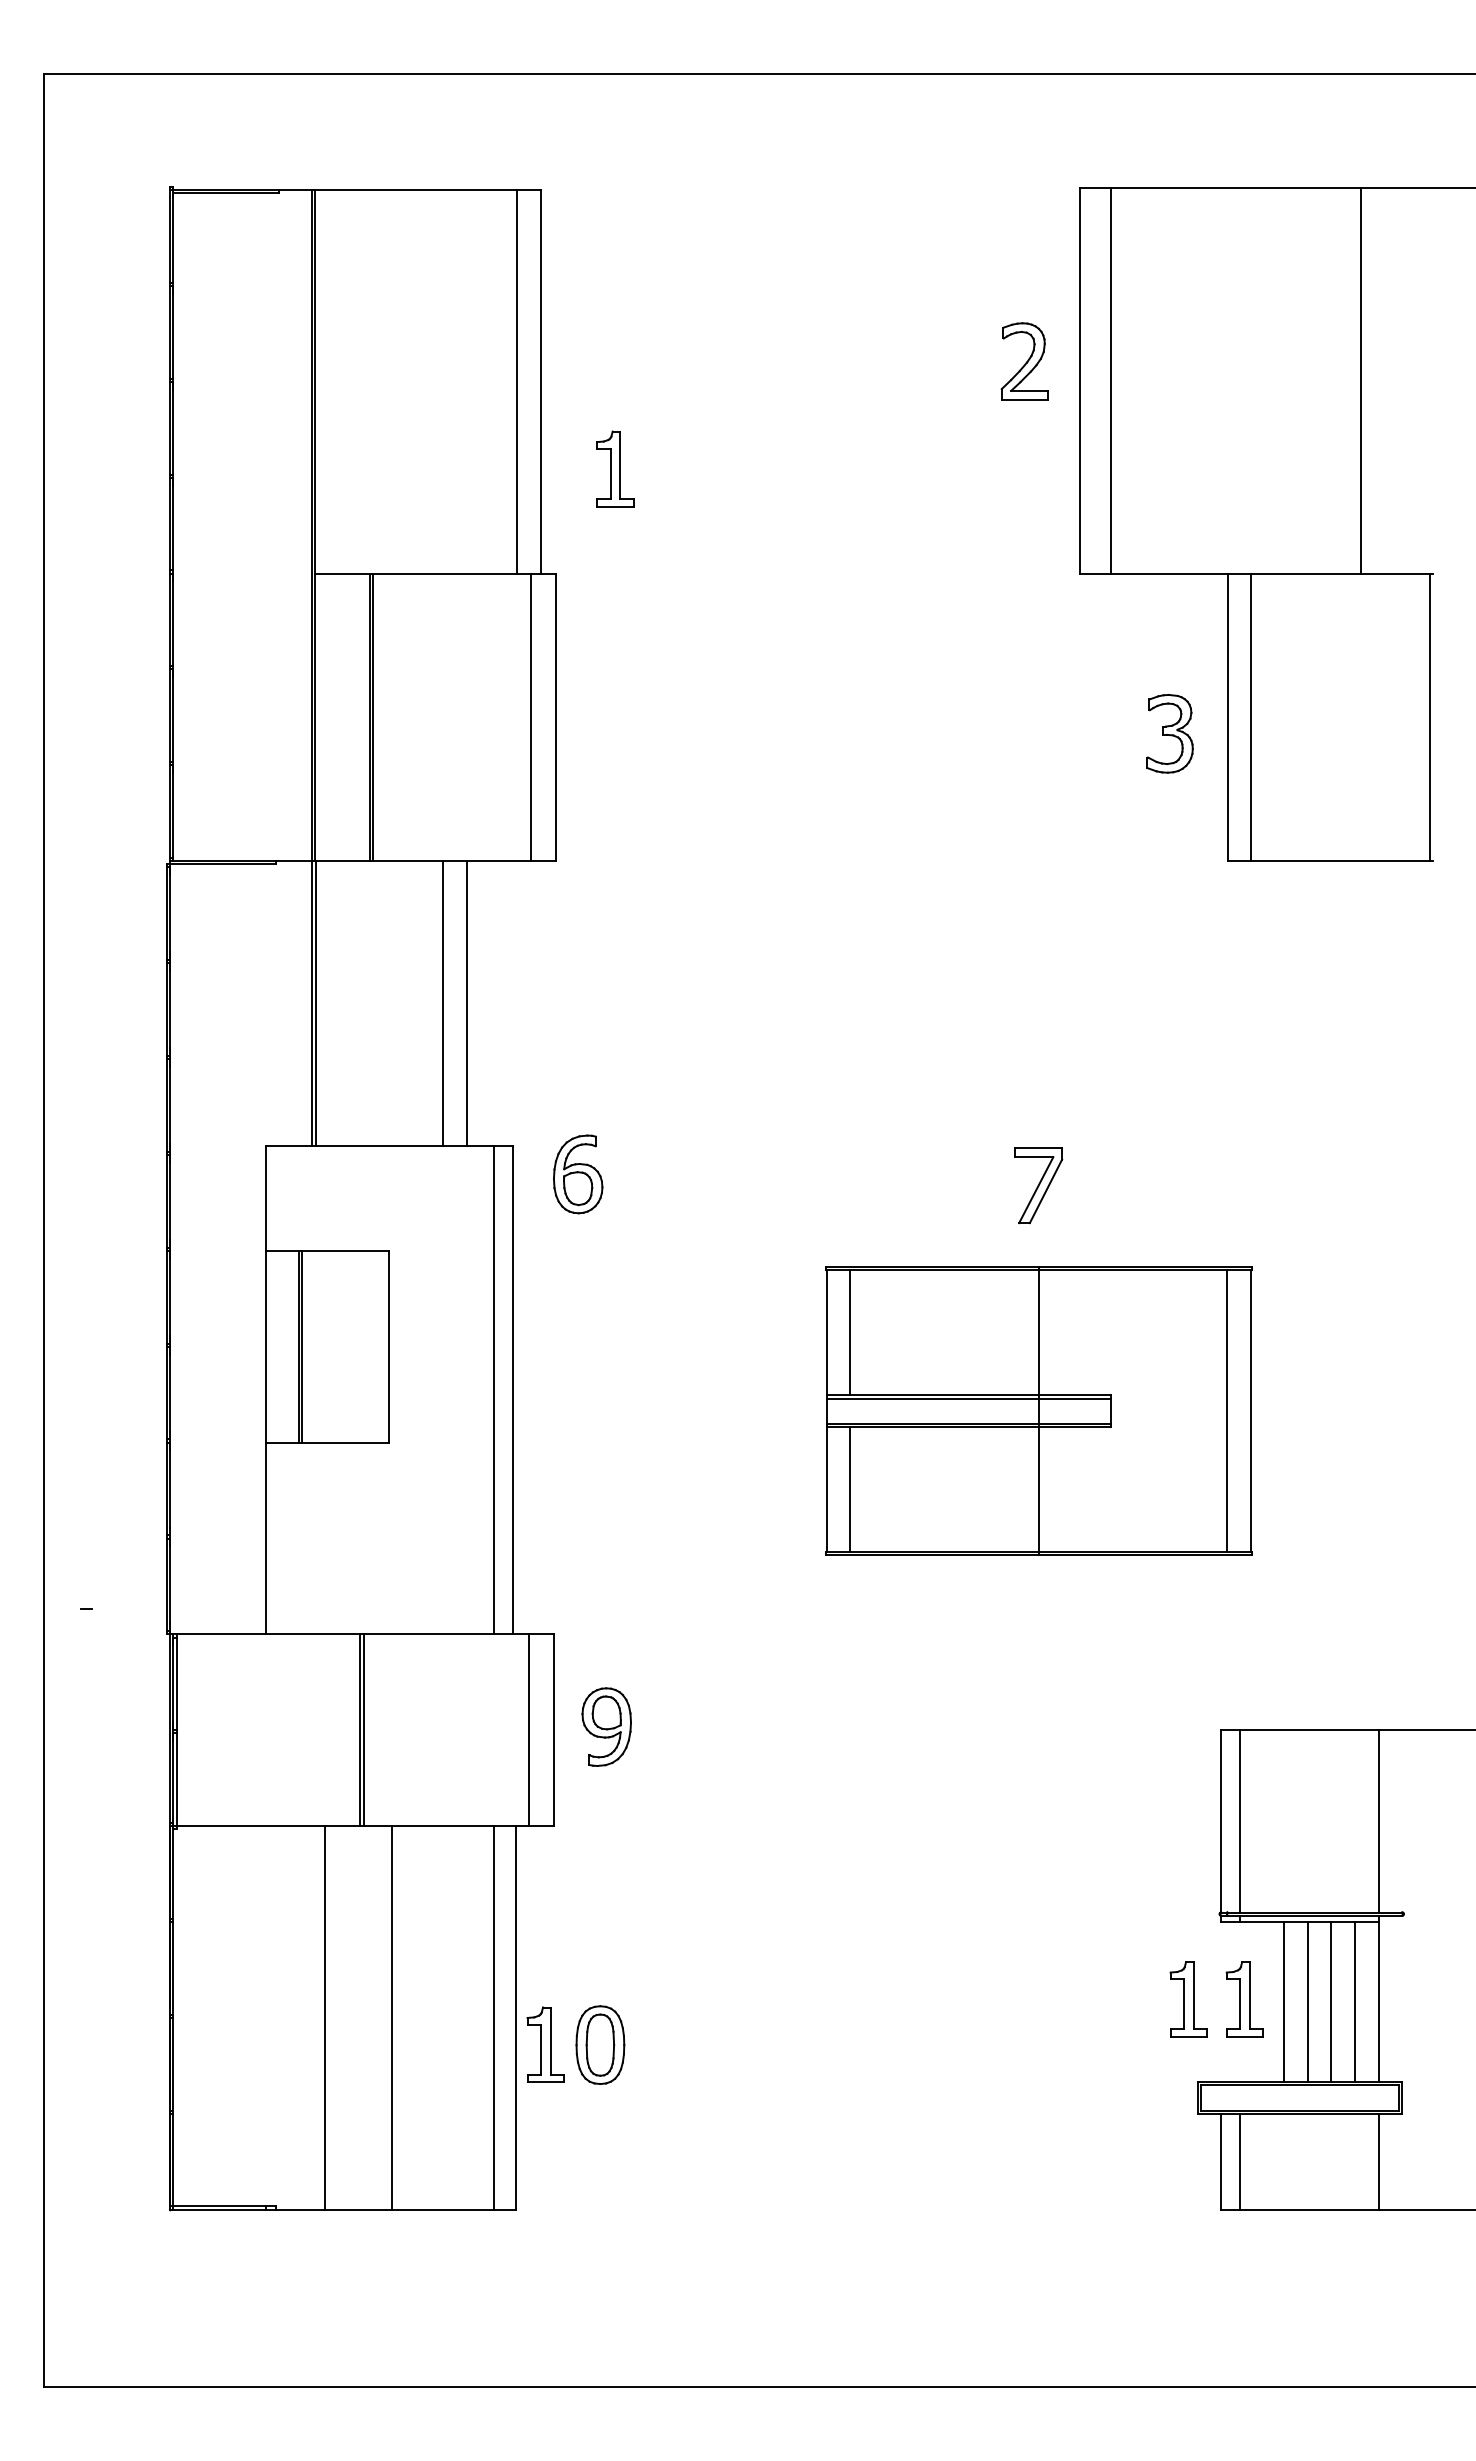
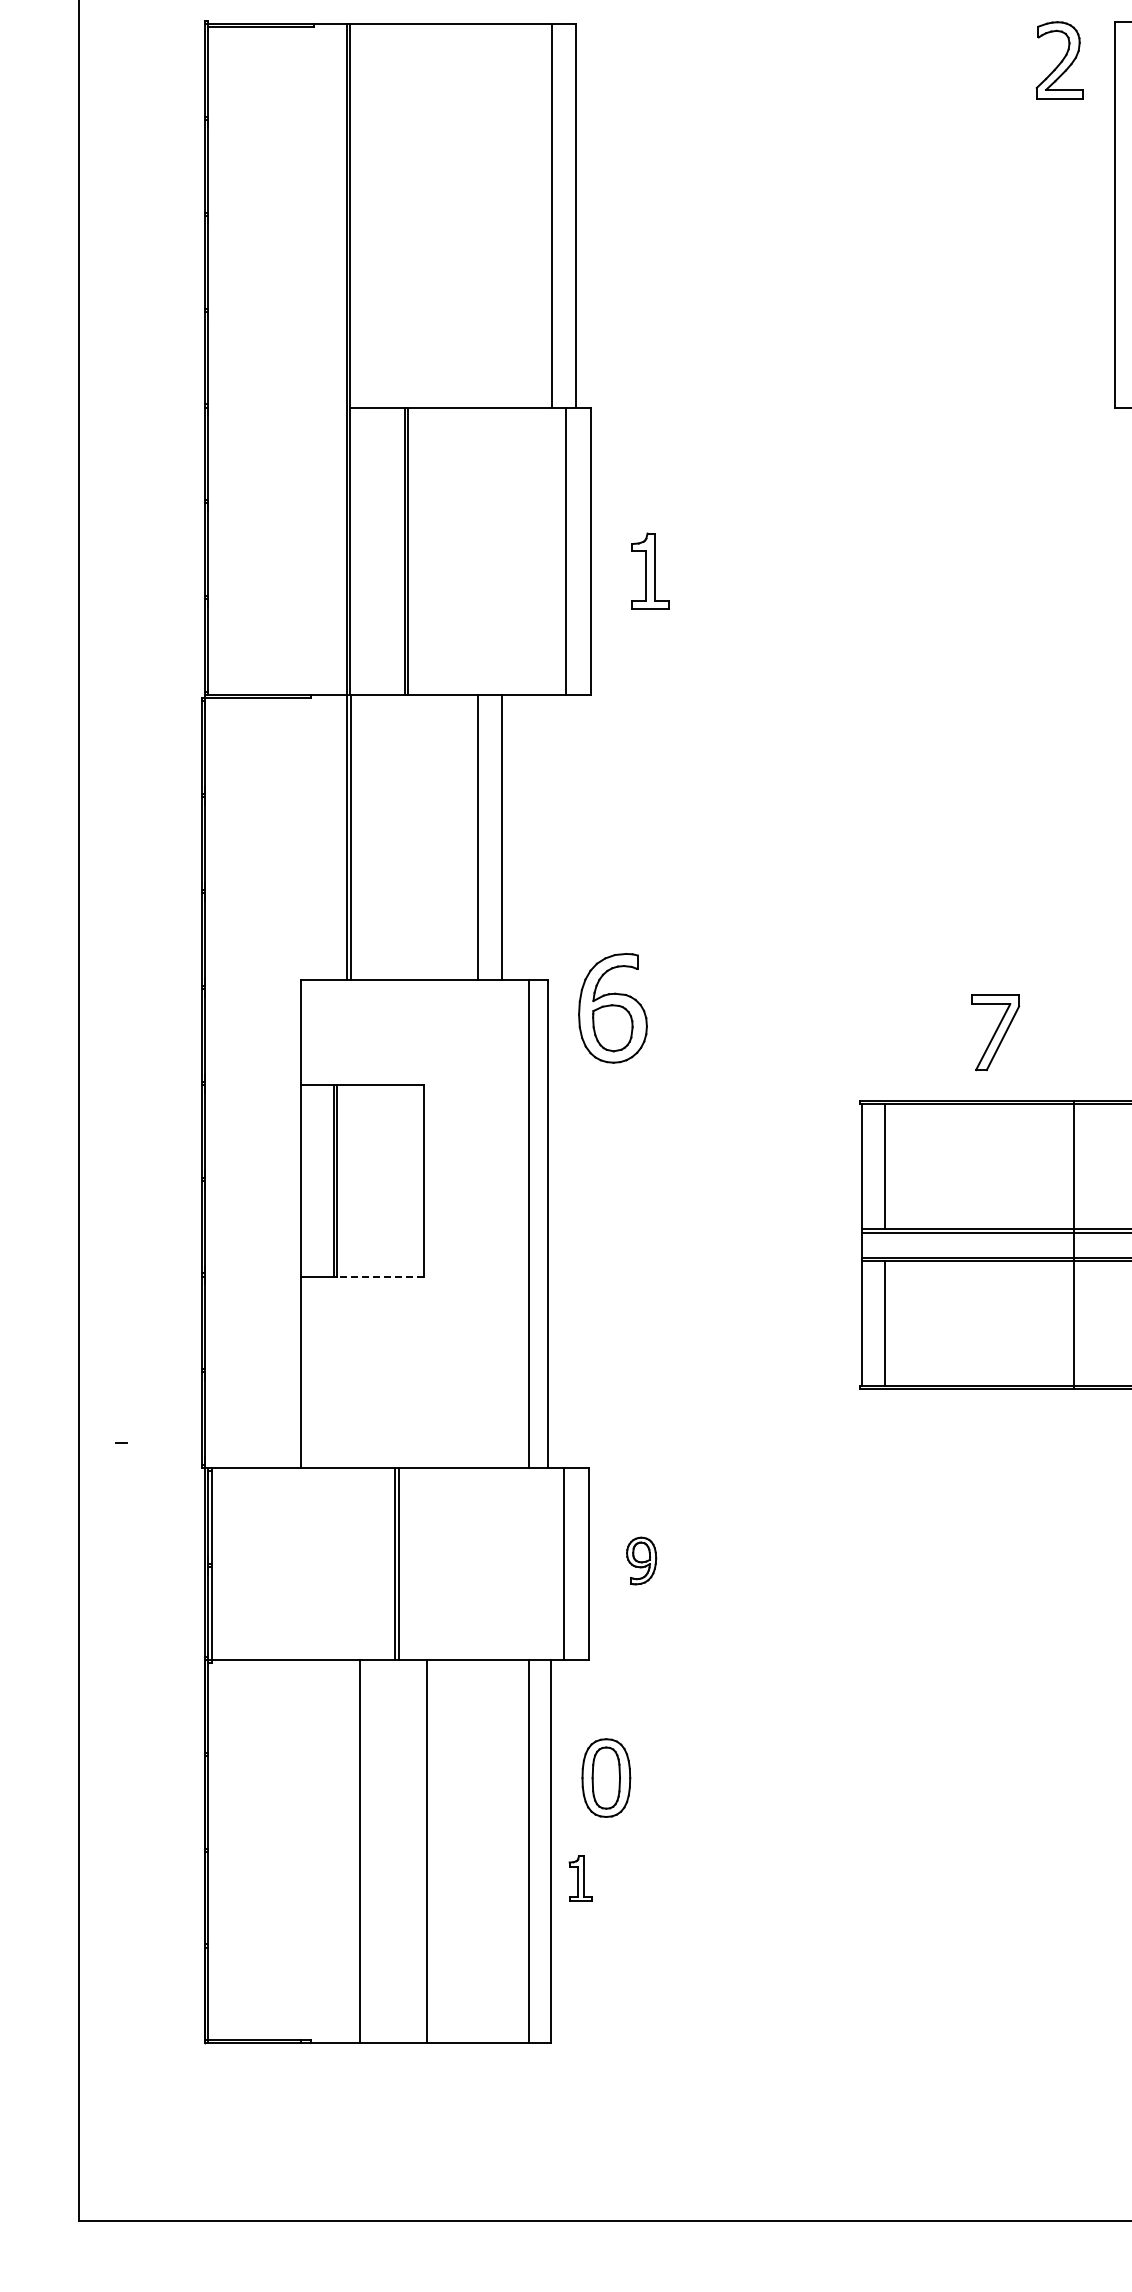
part: (1024, 361) -> (1059, 60), moved
part: (615, 468) -> (650, 570), moved
part: (578, 1174) -> (613, 1008), size x1.4
part: (1038, 1185) -> (995, 1032), moved
line: (345, 1442) -> (380, 1276), solid -> dashed
part: (606, 1726) -> (641, 1560), size x0.6
part: (545, 2044) -> (580, 1878), size x0.6
part: (600, 2044) -> (606, 1777), moved

